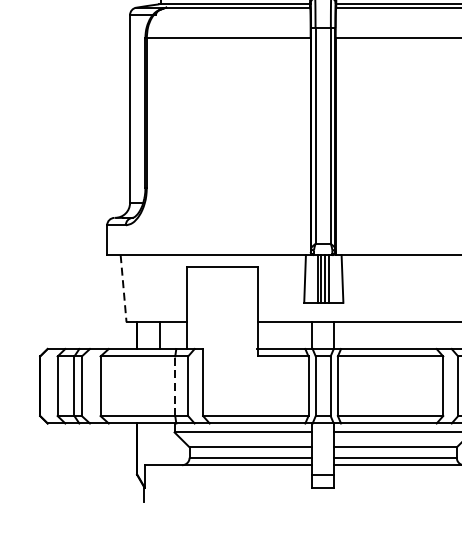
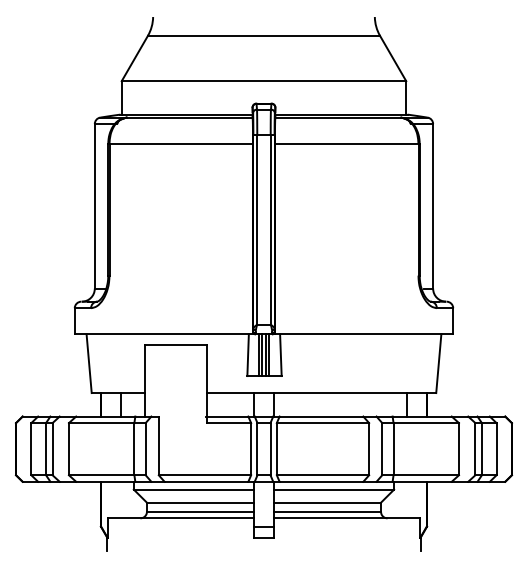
line: (123, 289) -> (89, 364), dashed -> solid
line: (175, 385) -> (134, 448), dashed -> solid

